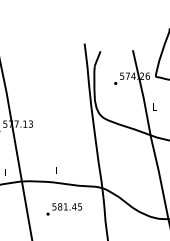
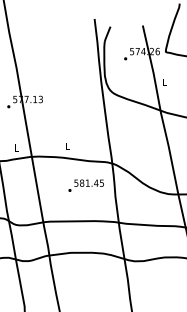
text: (63, 209) -> (85, 185), moved

